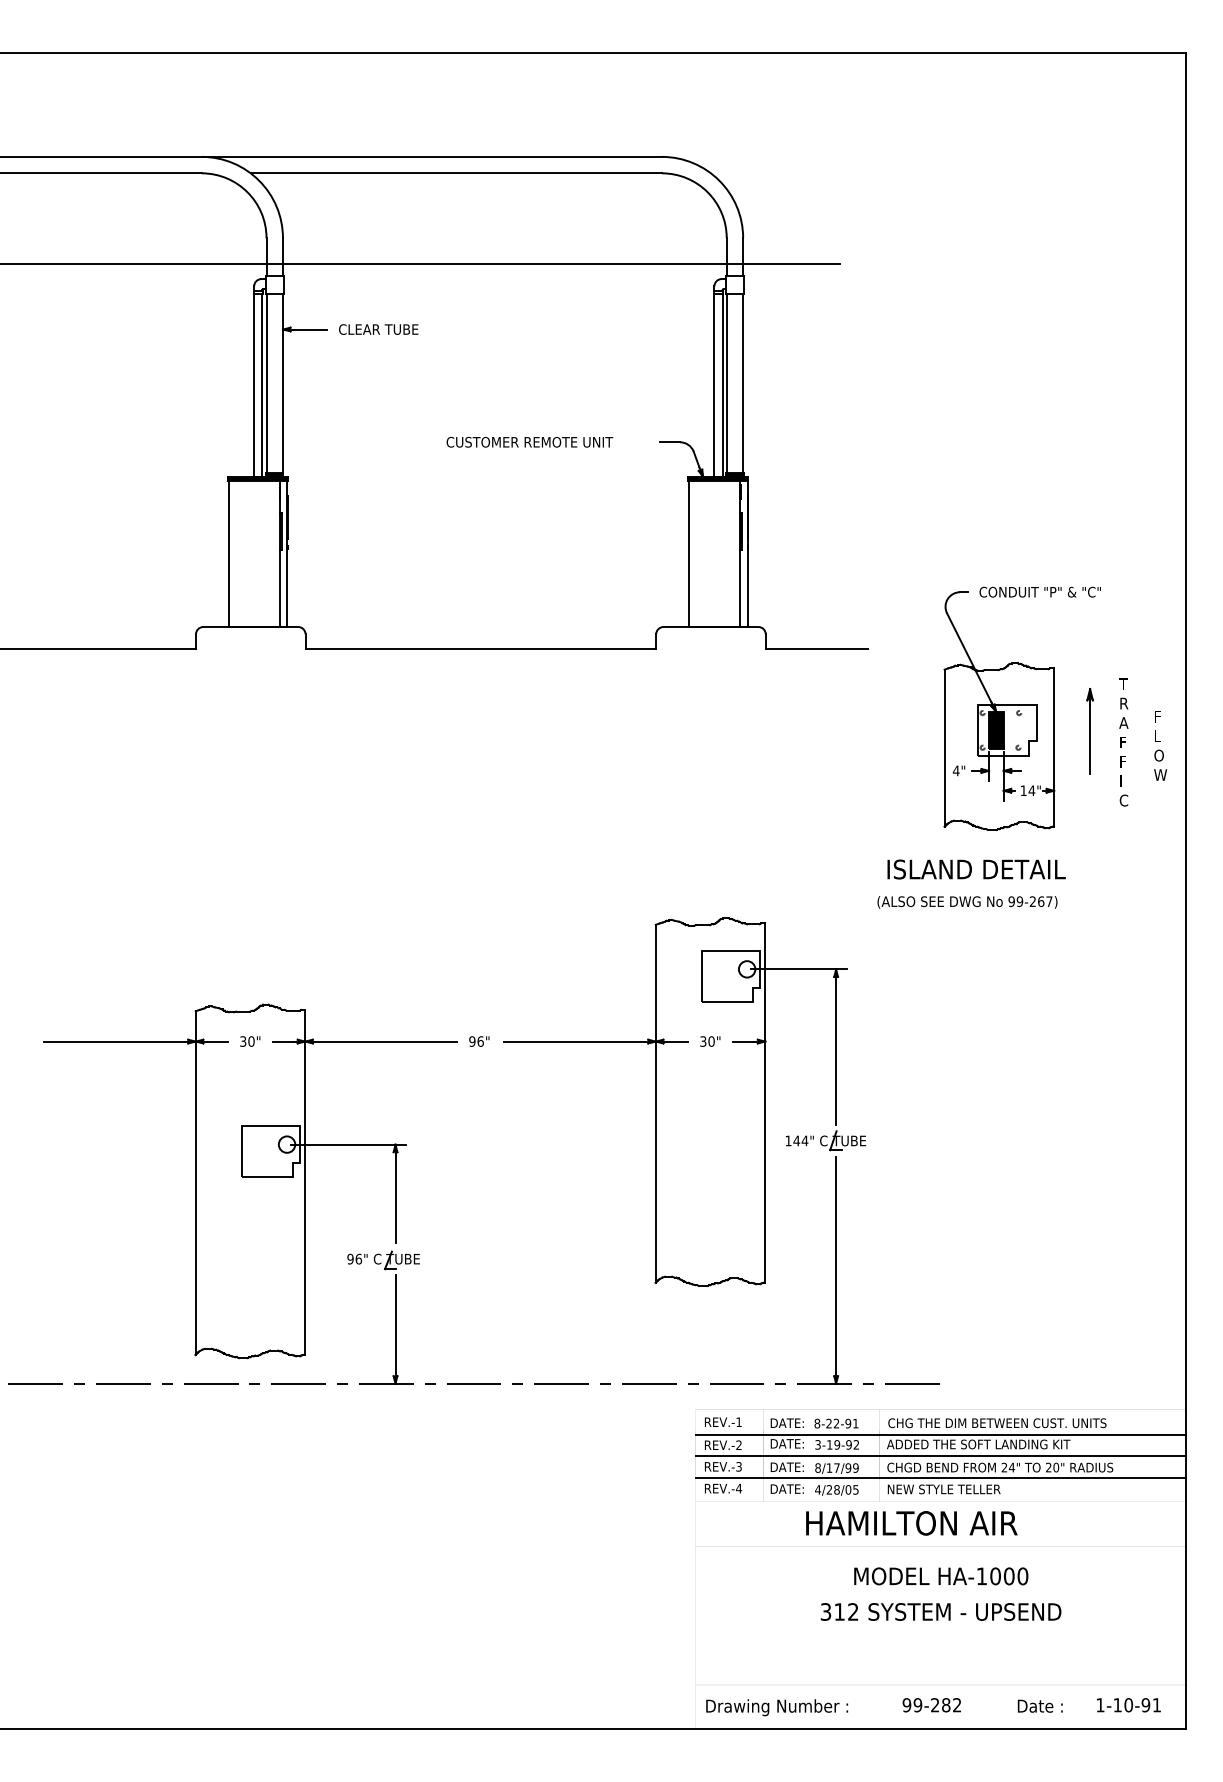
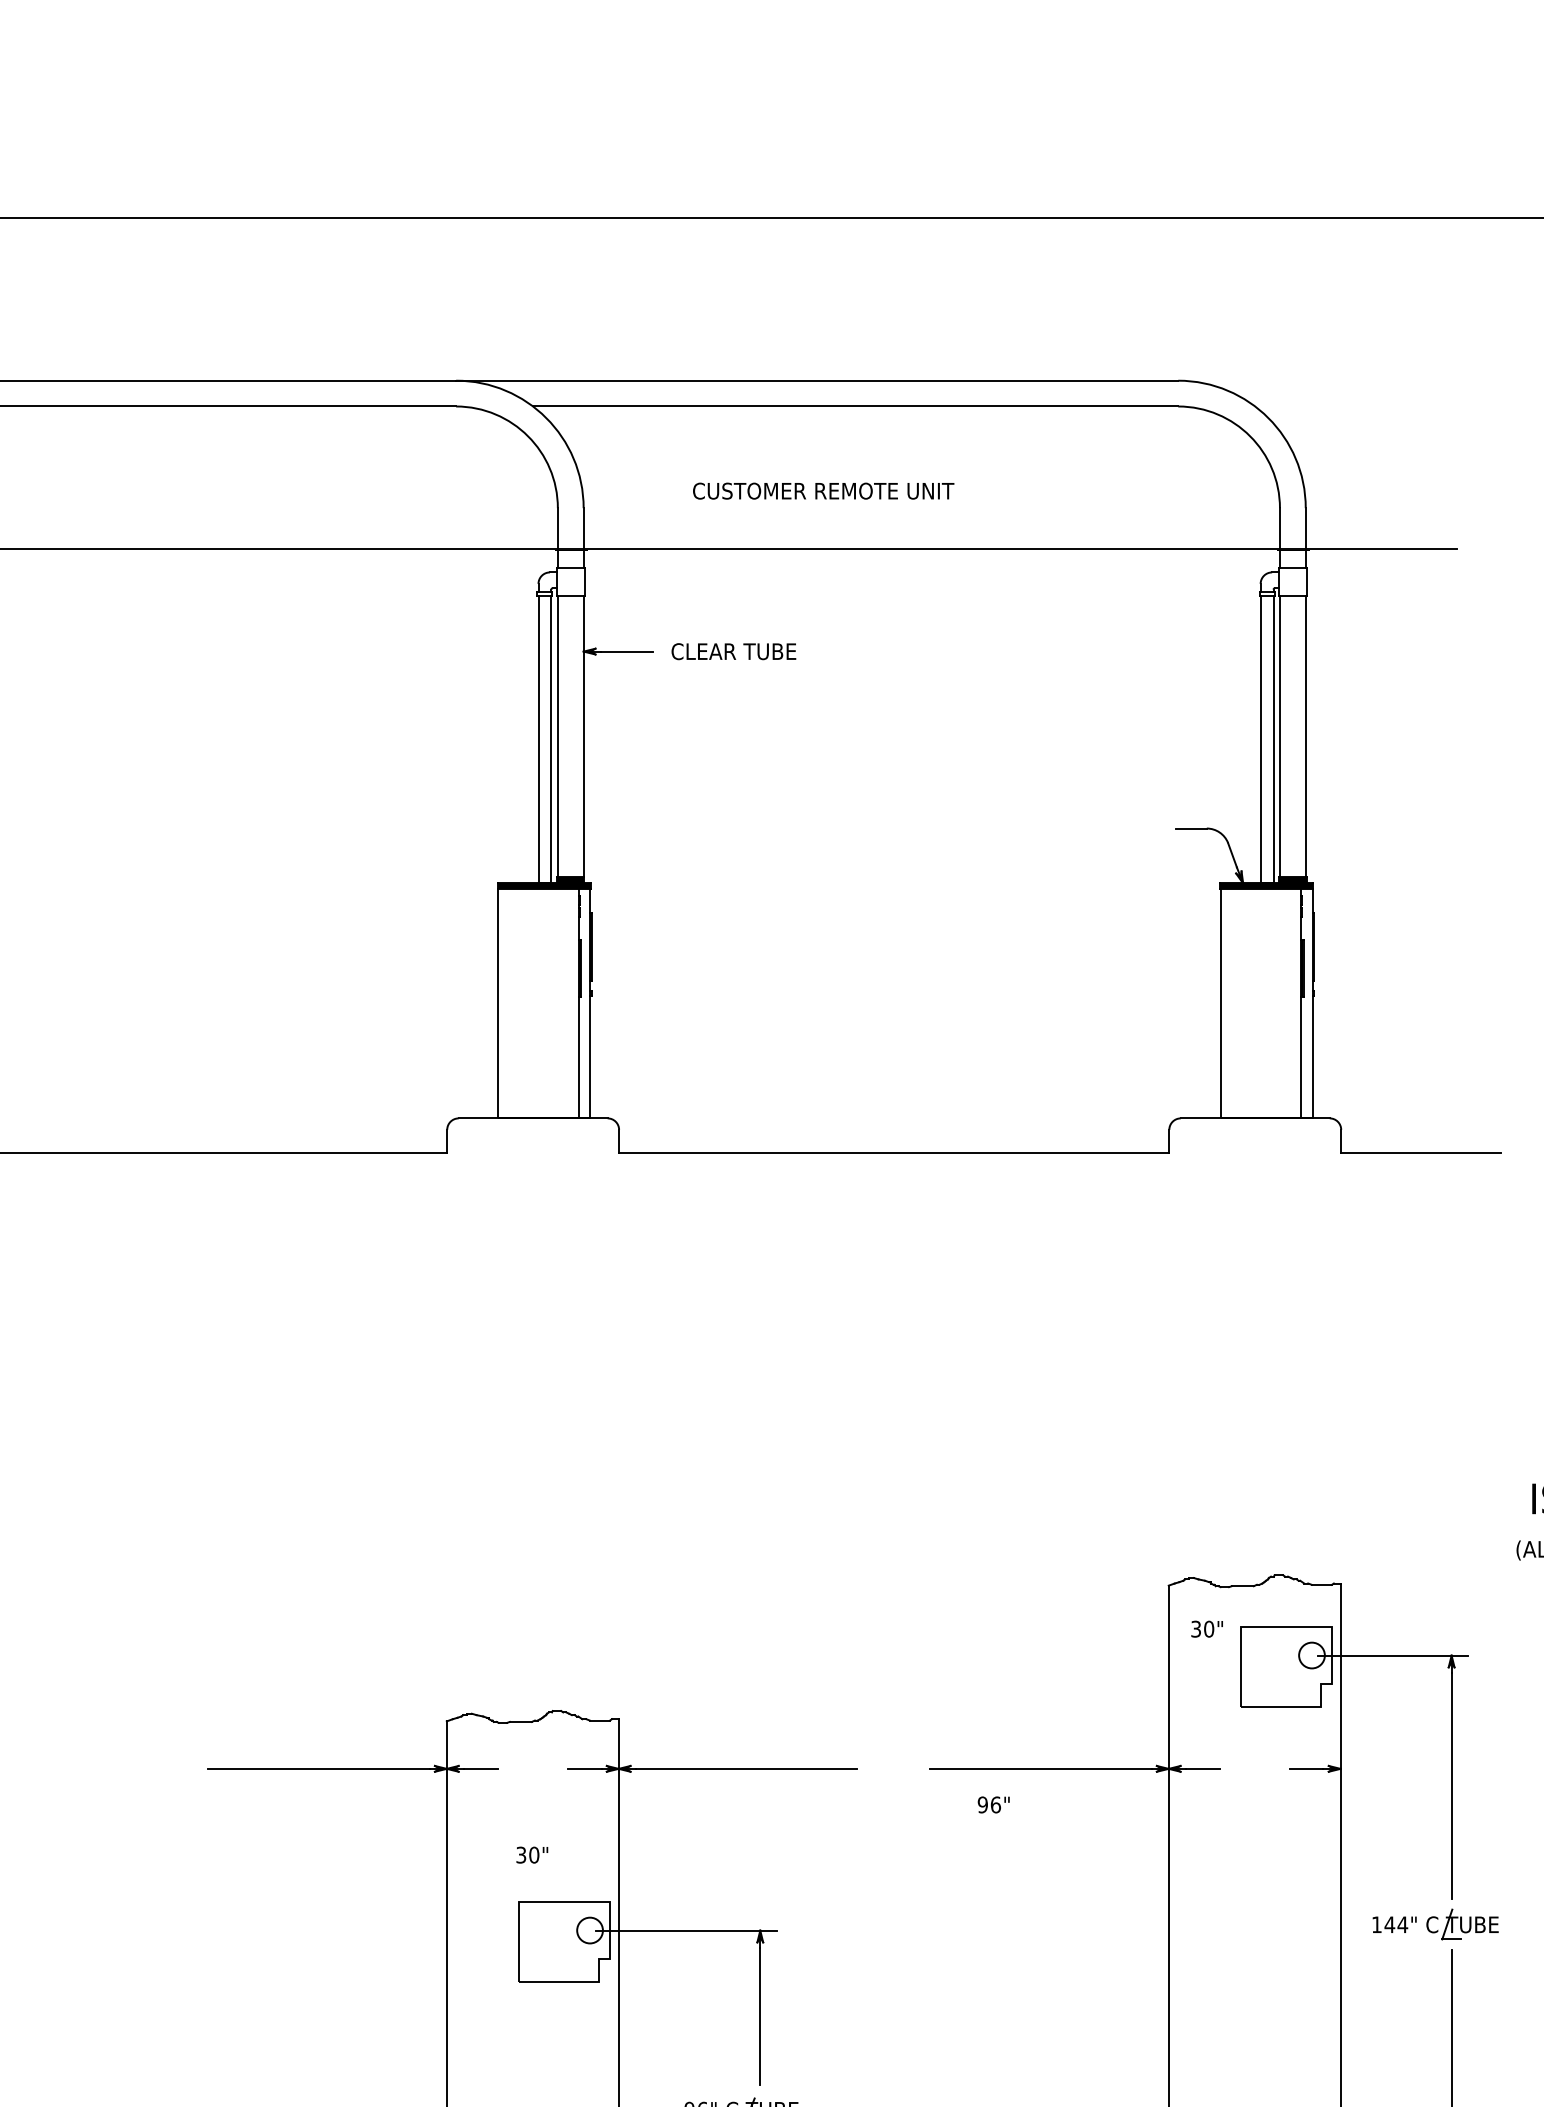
text: (529, 441) -> (822, 489), moved
text: (250, 1041) -> (532, 1855), moved
text: (479, 1041) -> (994, 1804), moved
text: (710, 1041) -> (1207, 1629), moved

